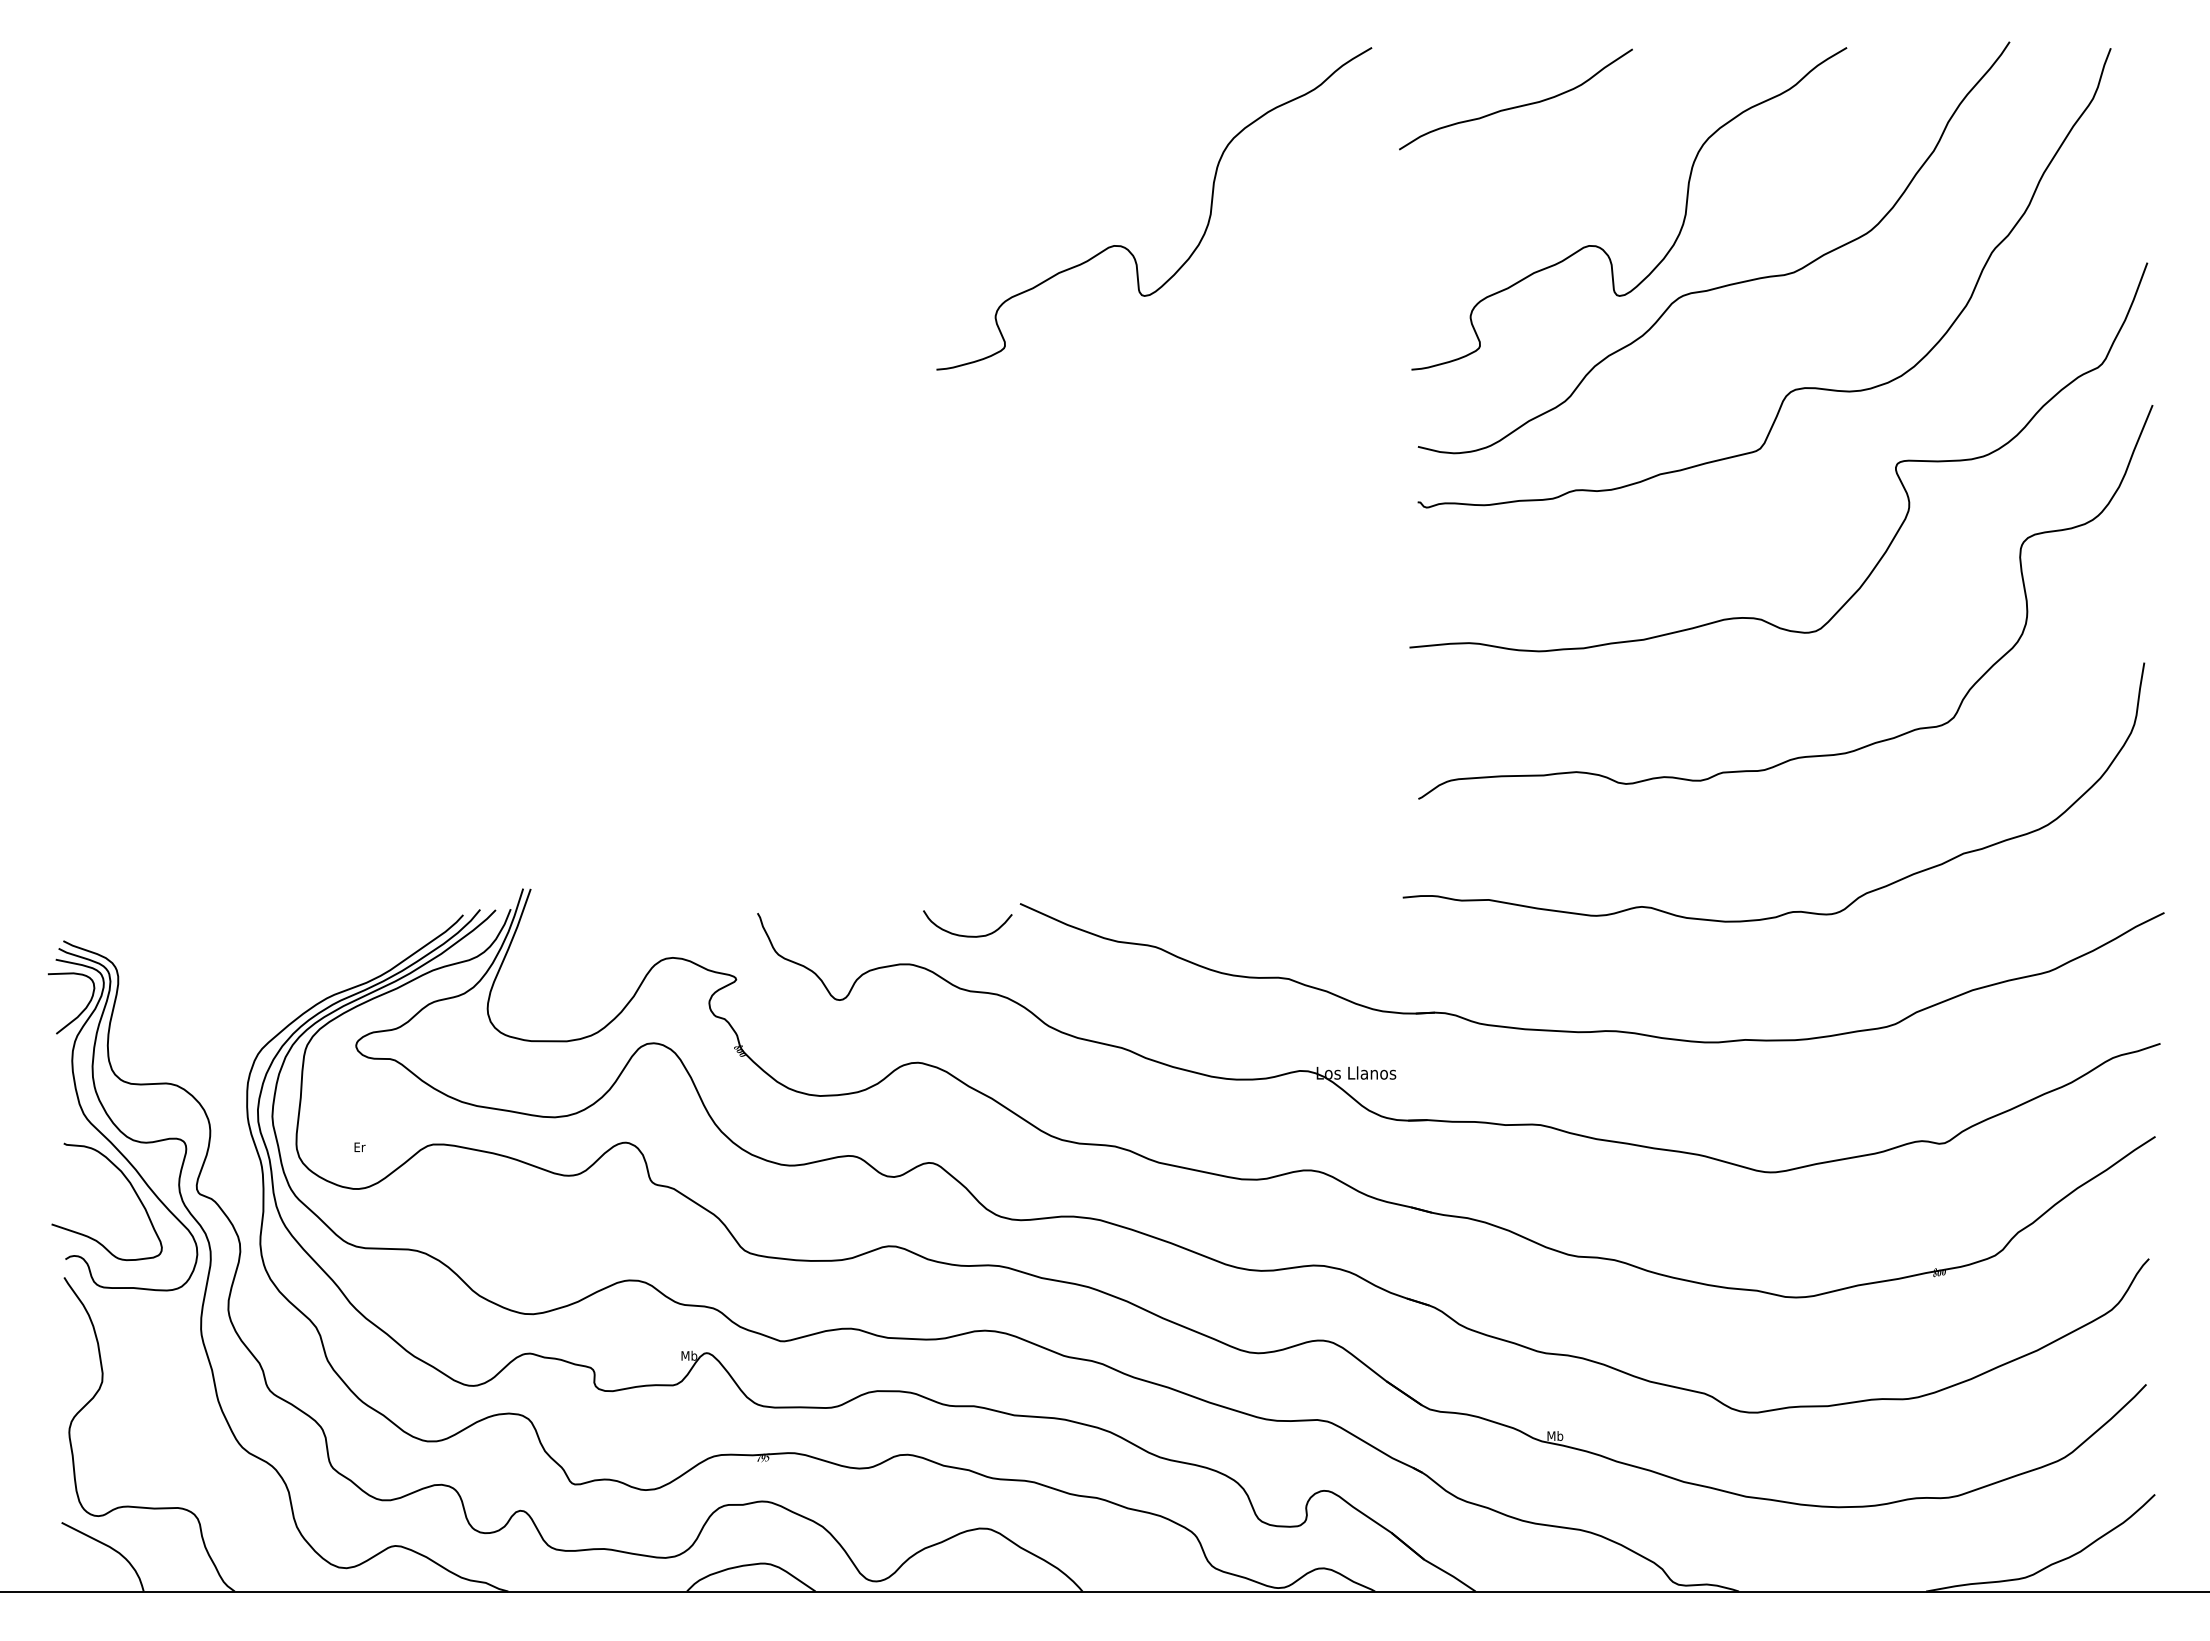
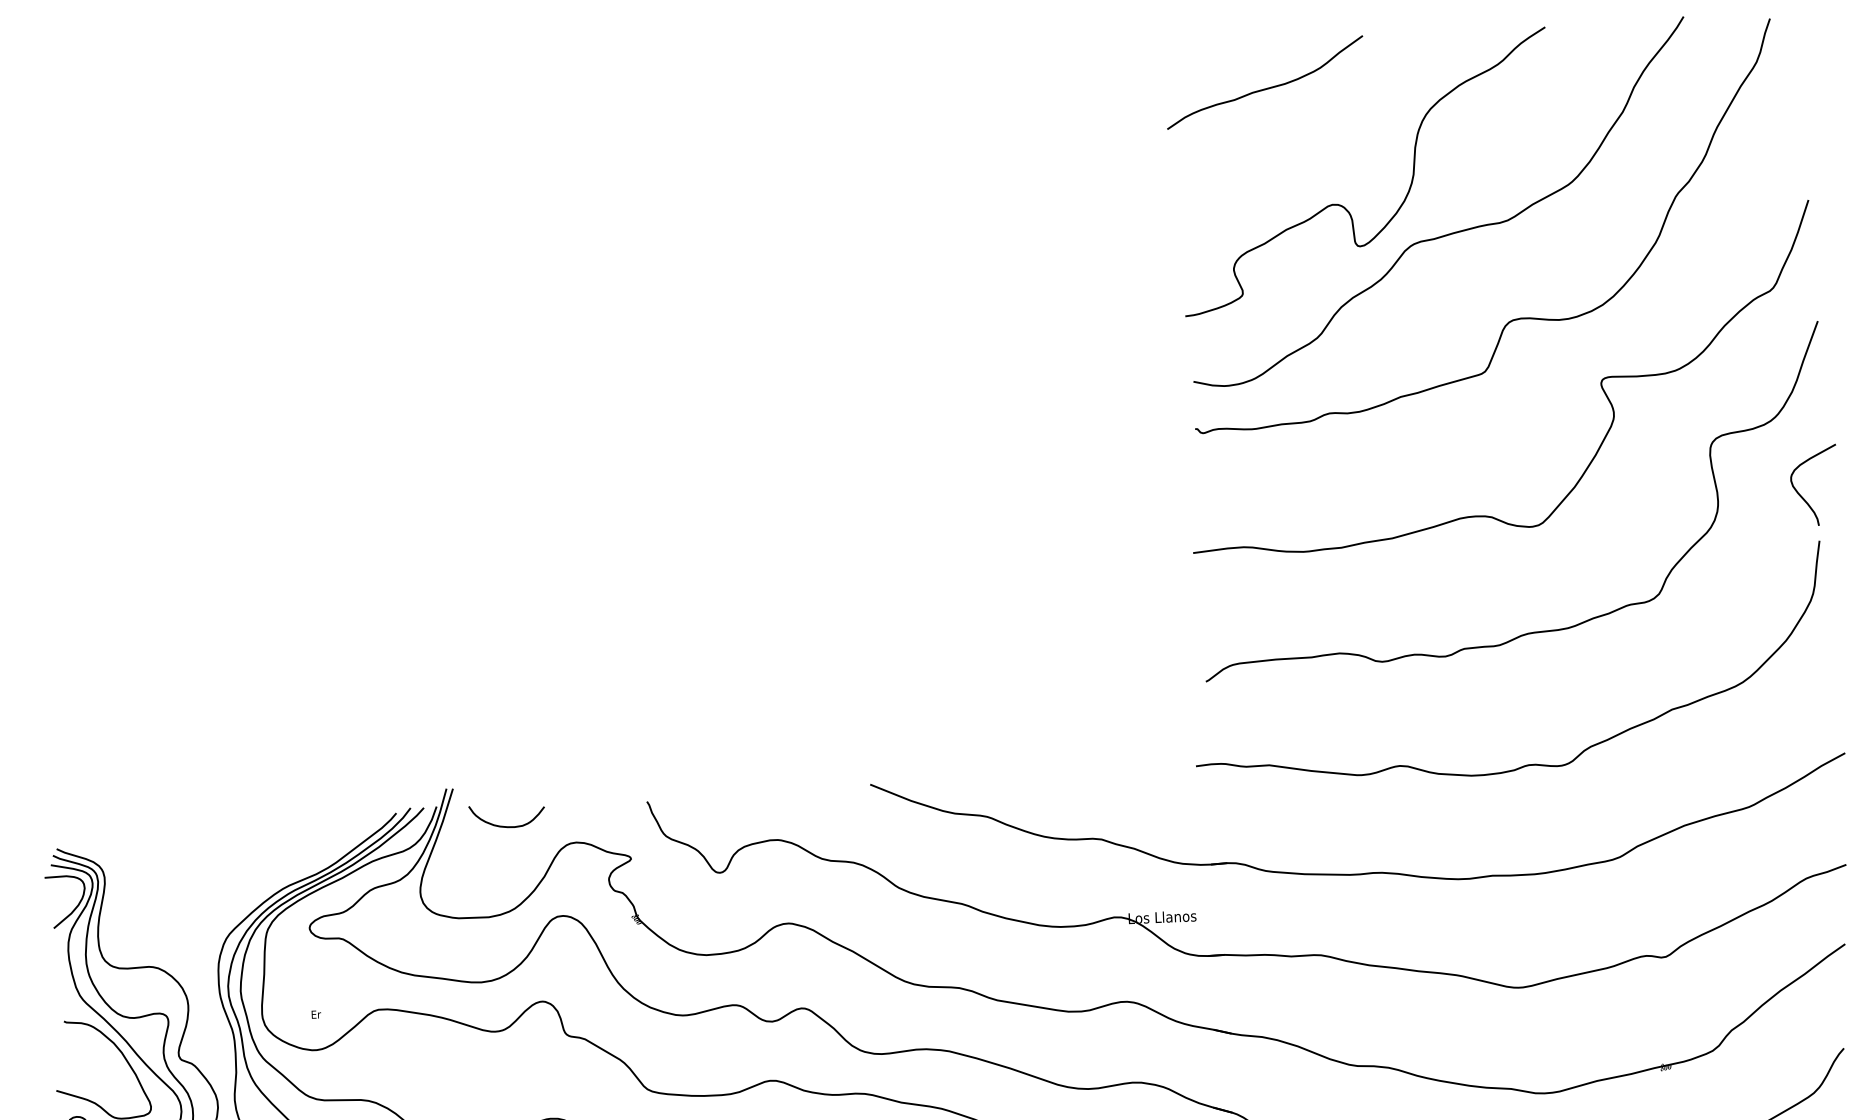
curve: (1126, 247) -> (938, 221), removed
curve: (2124, 607) -> (1800, 494), added
curve: (967, 935) -> (507, 826), moved

